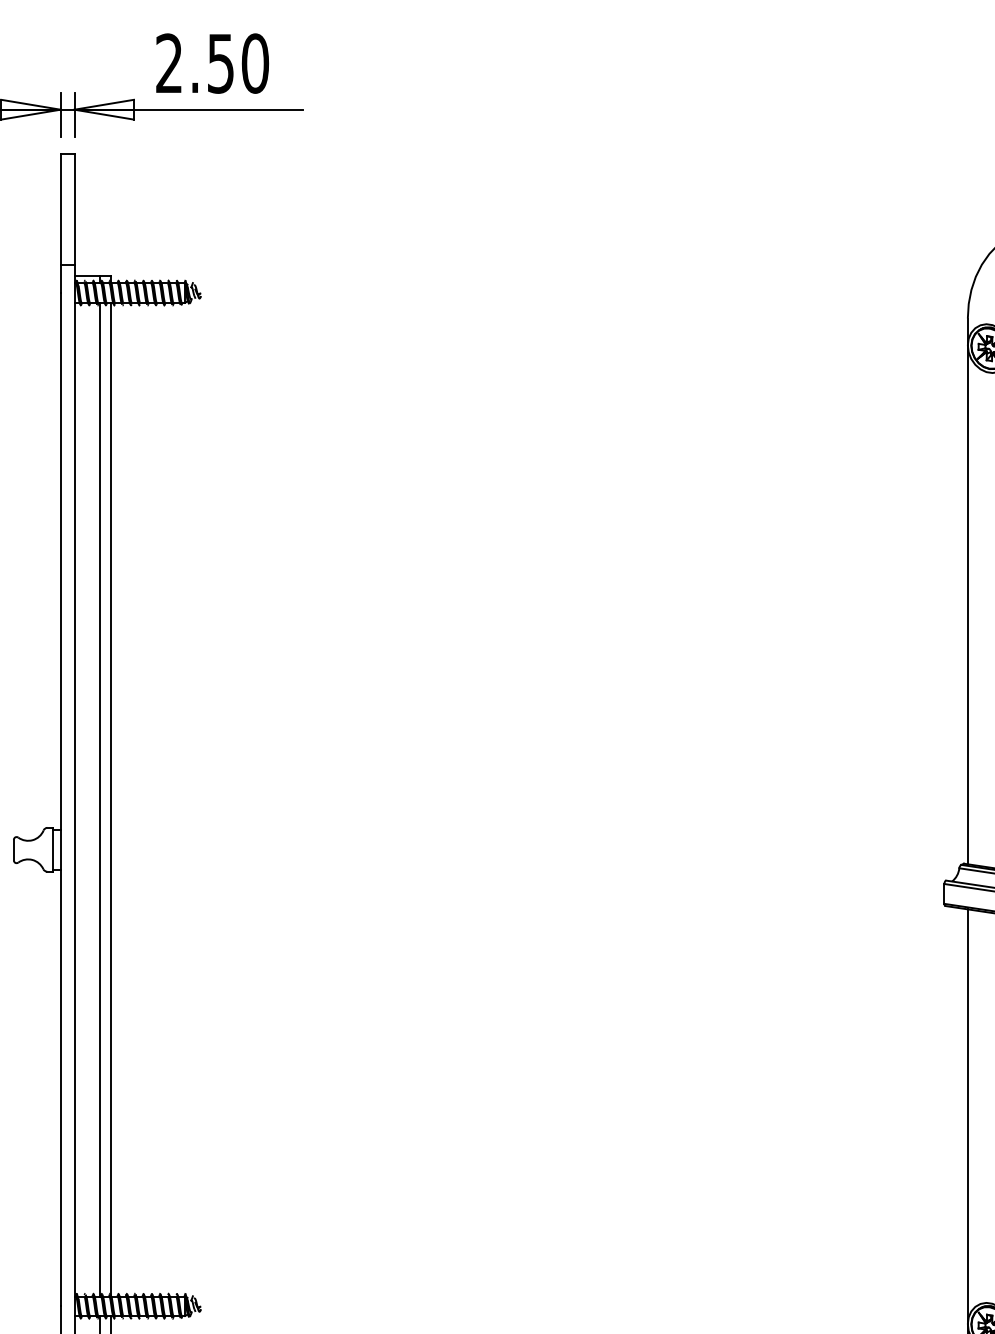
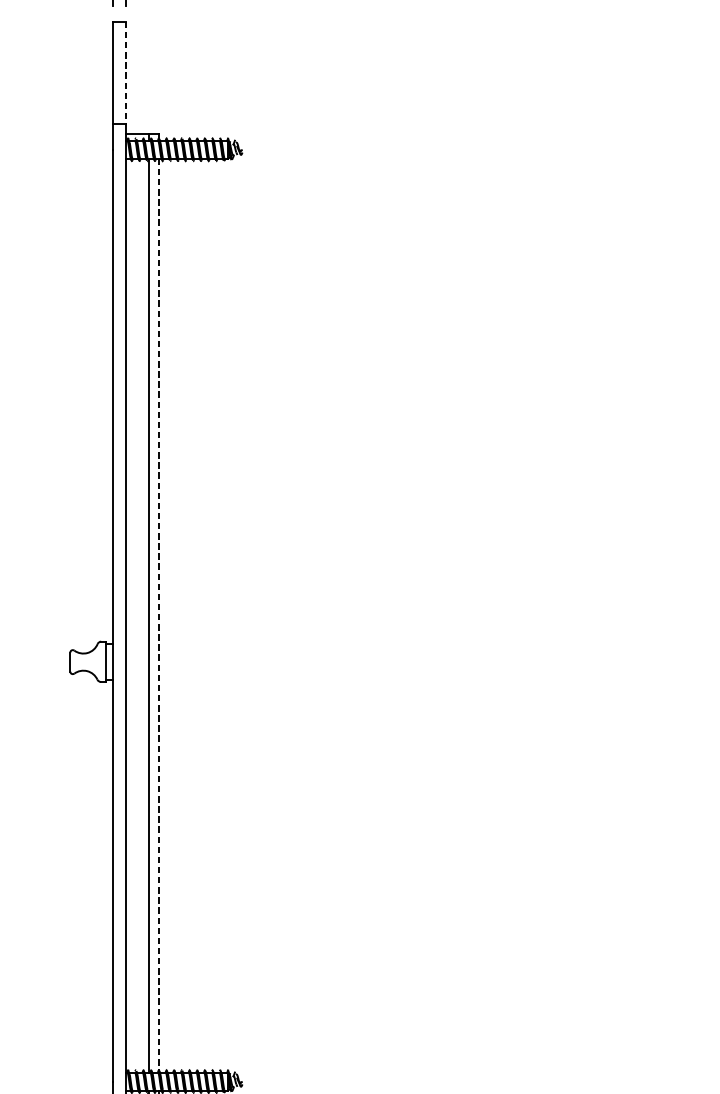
line: (74, 209) -> (126, 72), solid -> dashed
line: (110, 799) -> (159, 615), solid -> dashed

